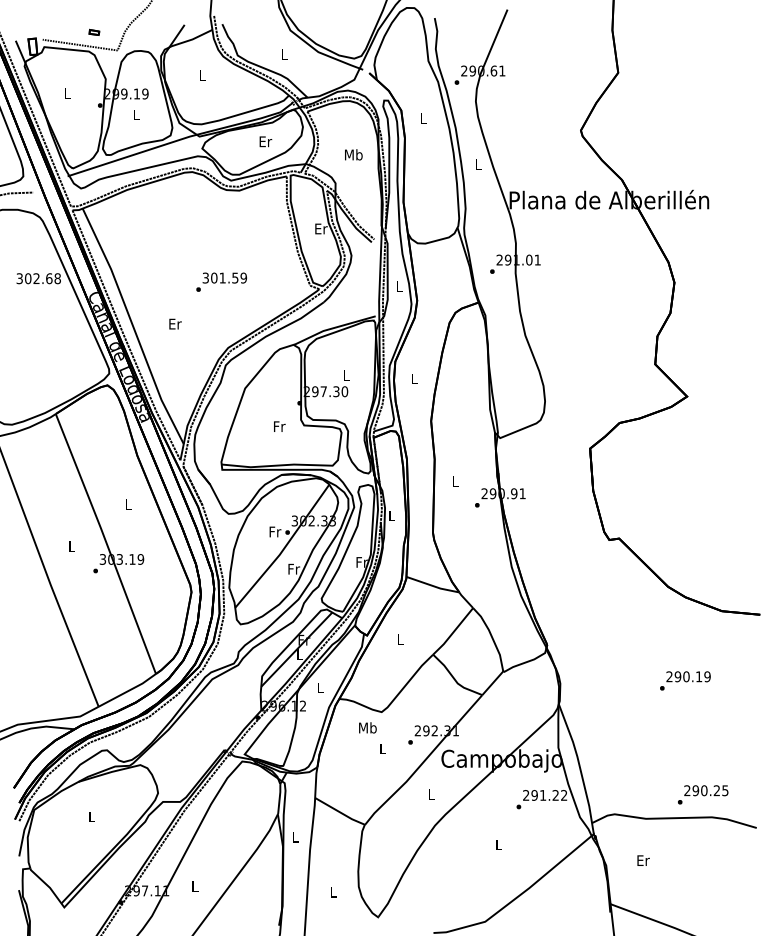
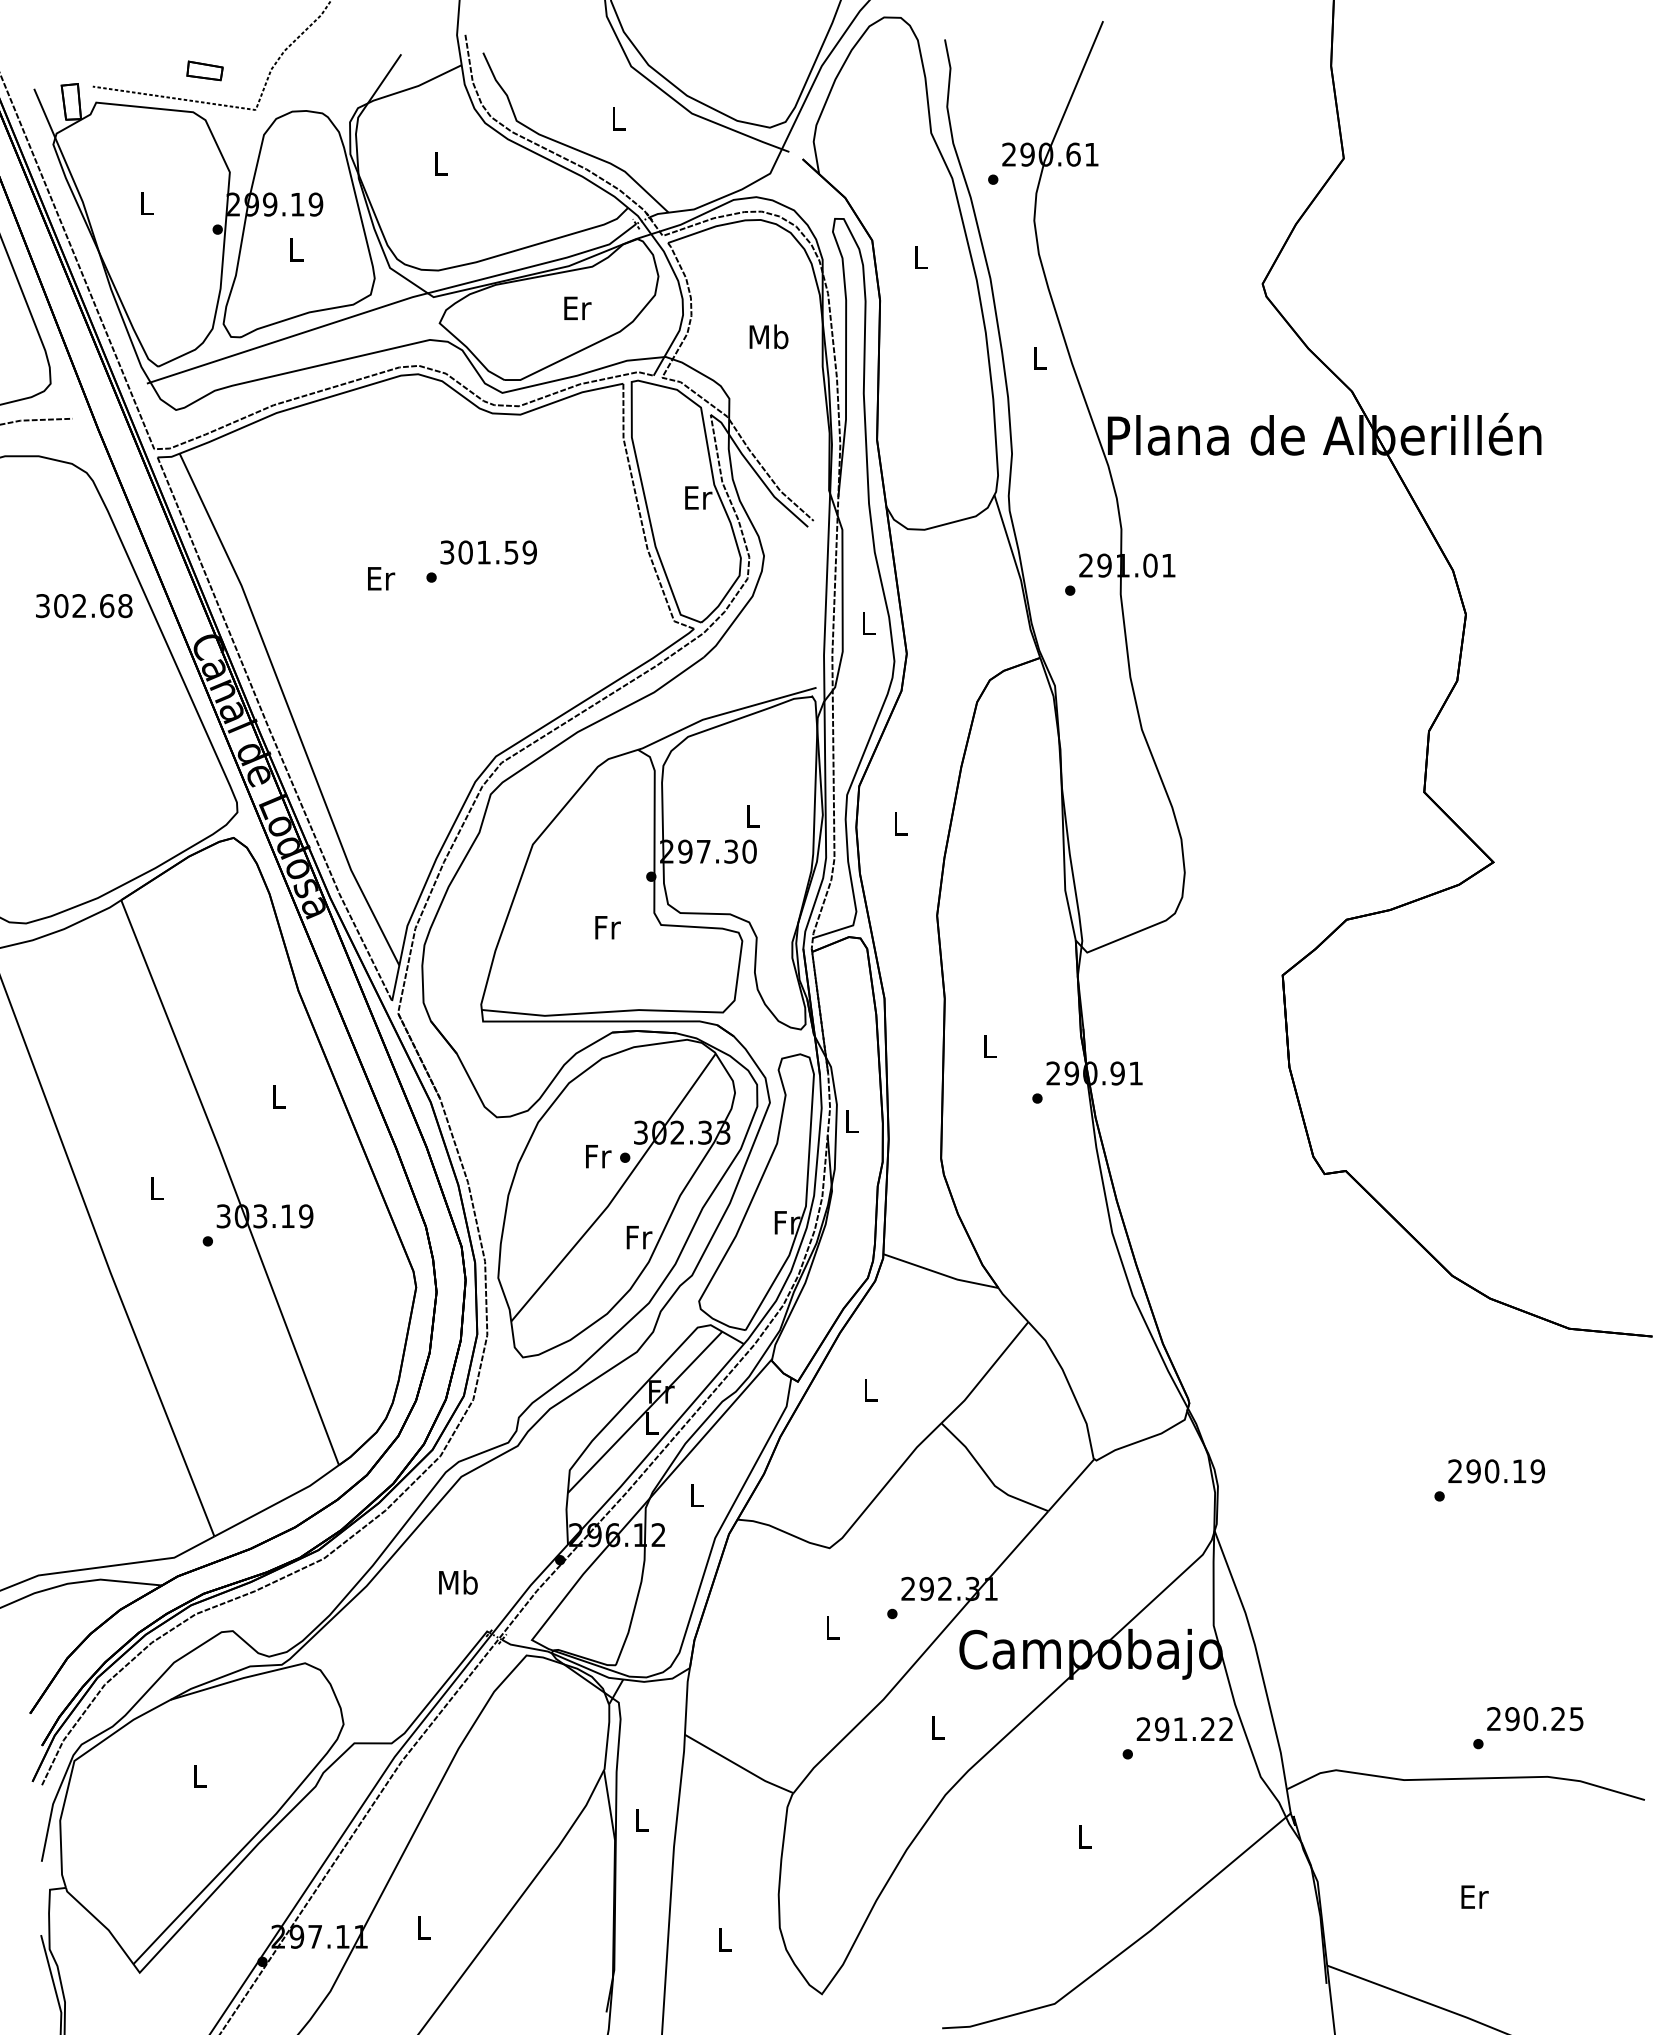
part: (94, 32) -> (205, 70), size x1.67
text: (221, 281) -> (481, 559), moved
text: (175, 323) -> (381, 577), moved
text: (367, 727) -> (457, 1581), moved
text: (643, 860) -> (1474, 1896), moved

